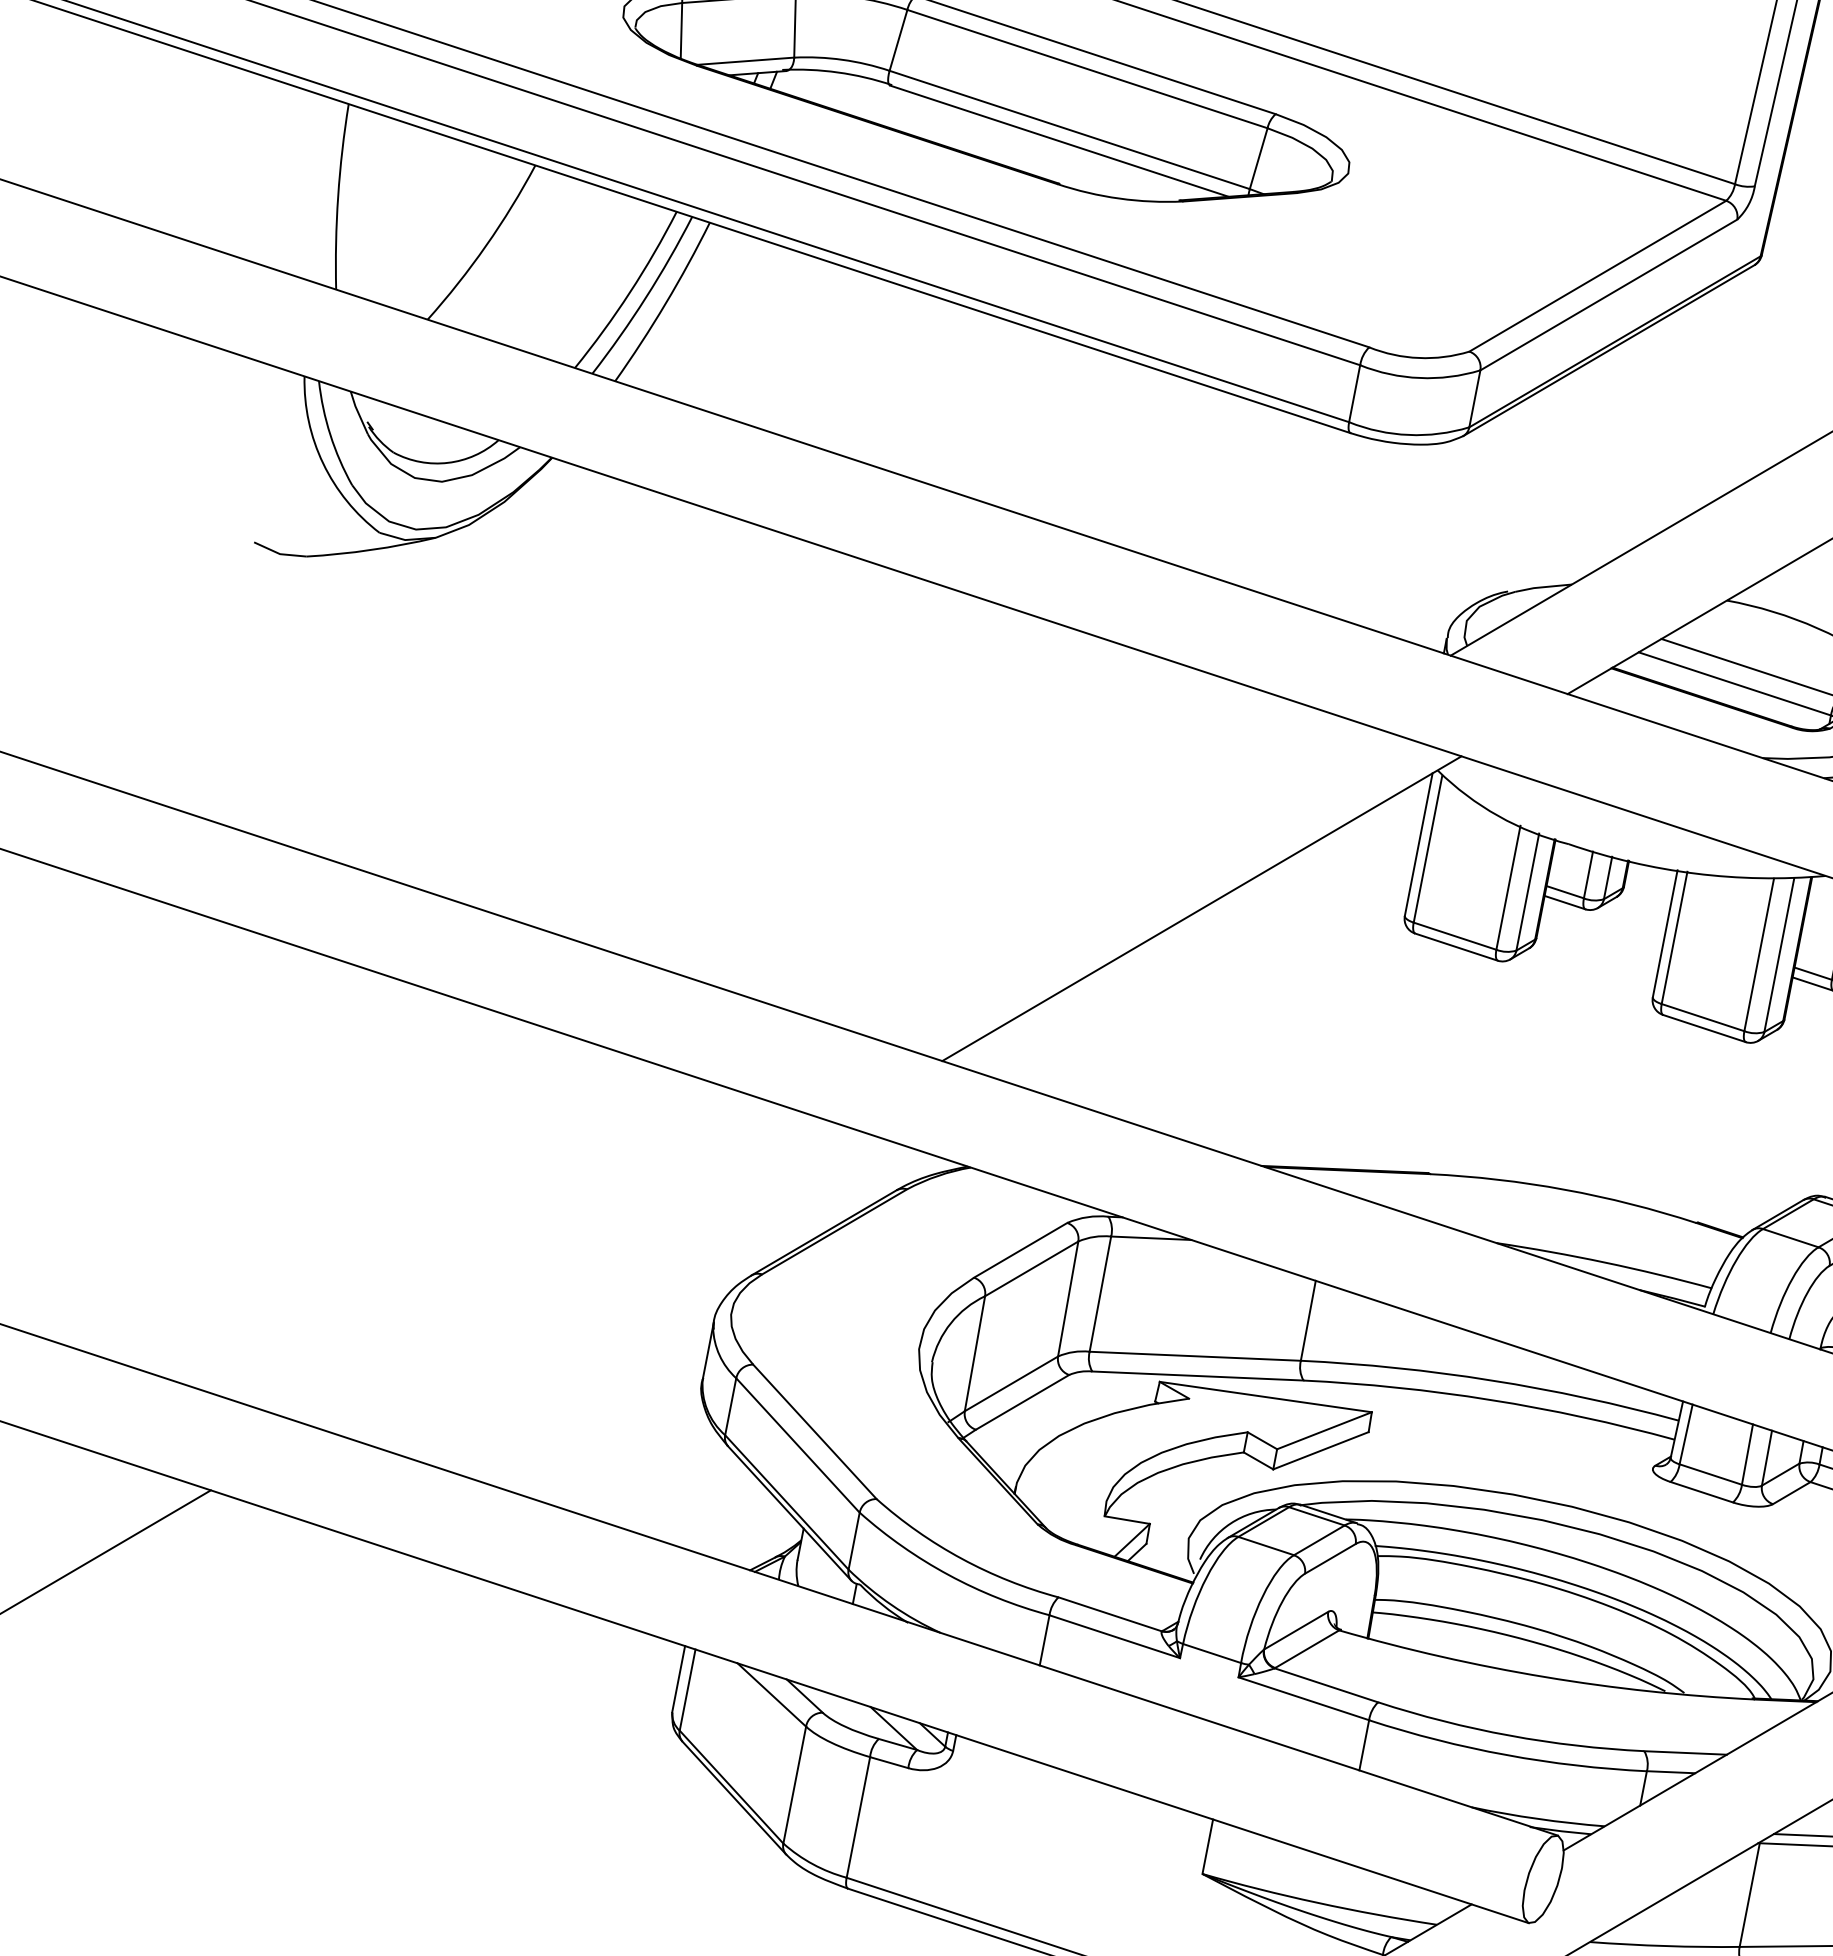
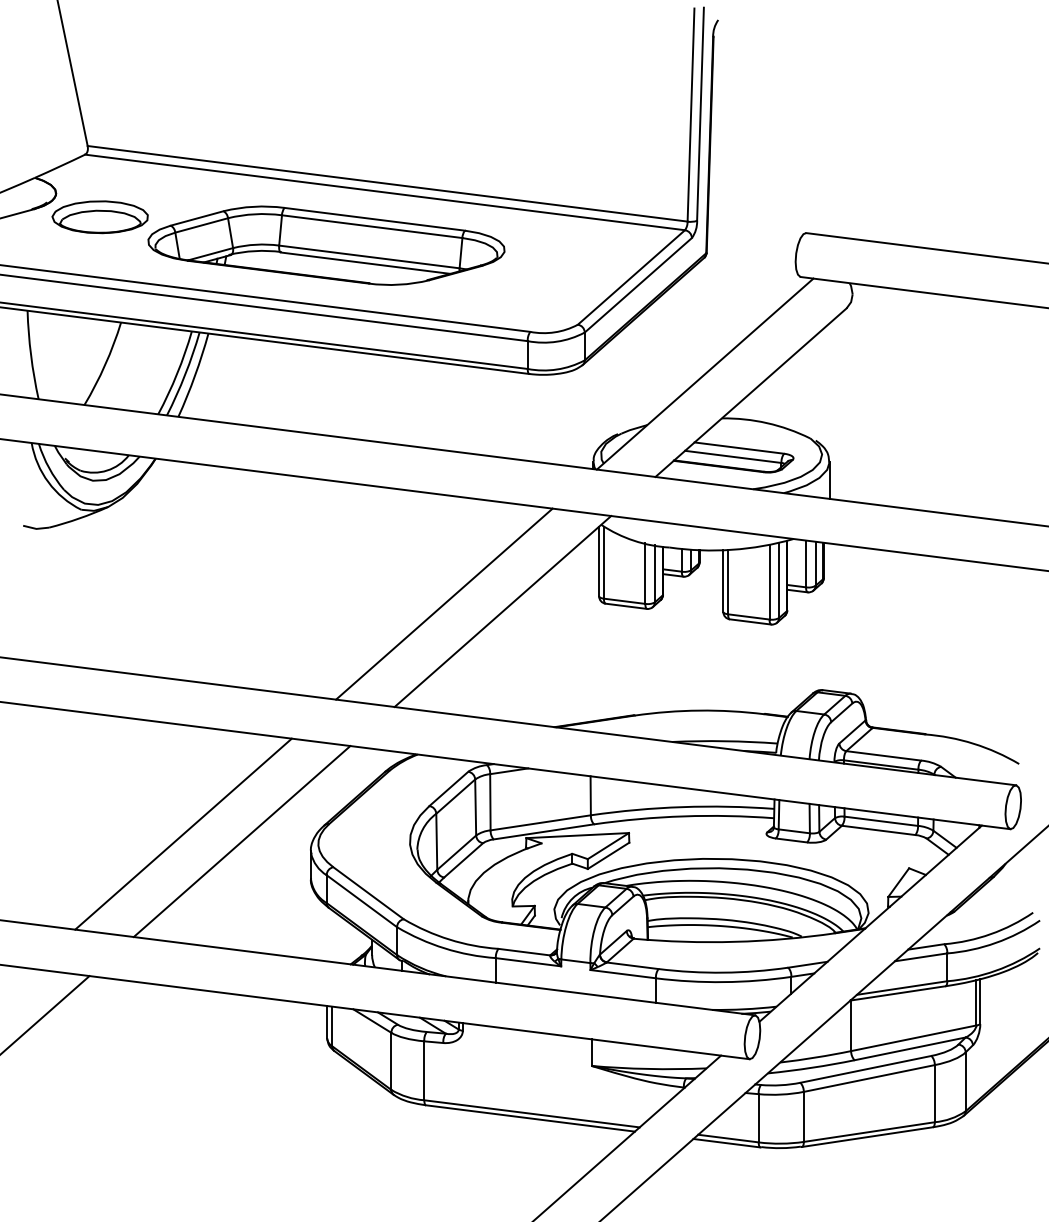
line: (1085, 869) -> (444, 603), added
line: (459, 1235) -> (183, 833), added
line: (575, 1275) -> (241, 841), added

